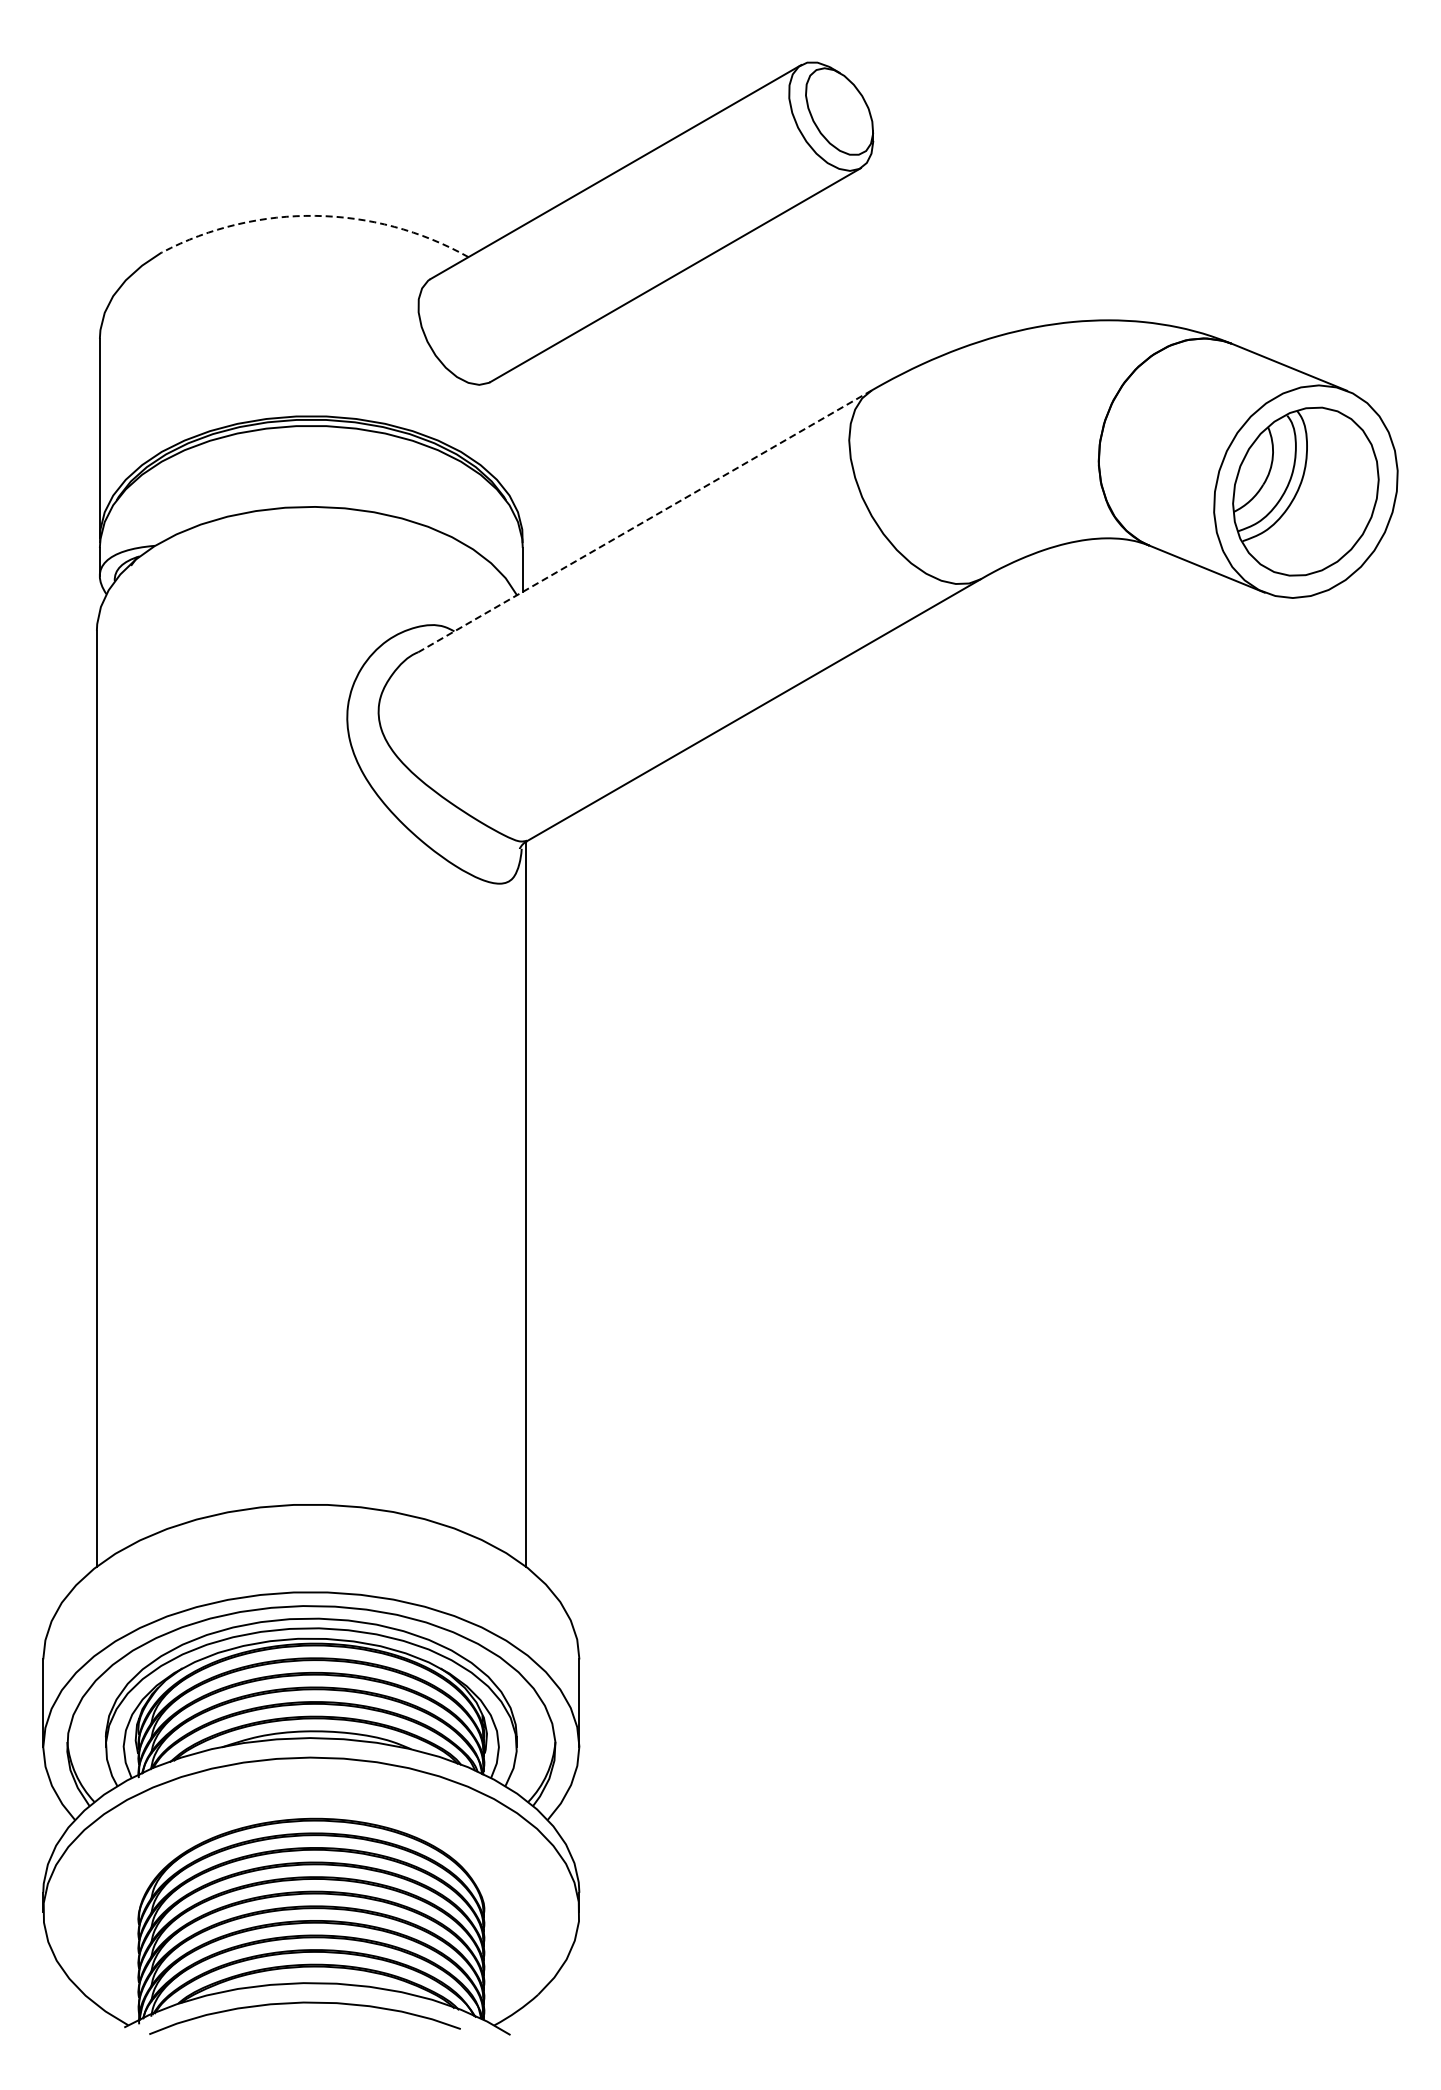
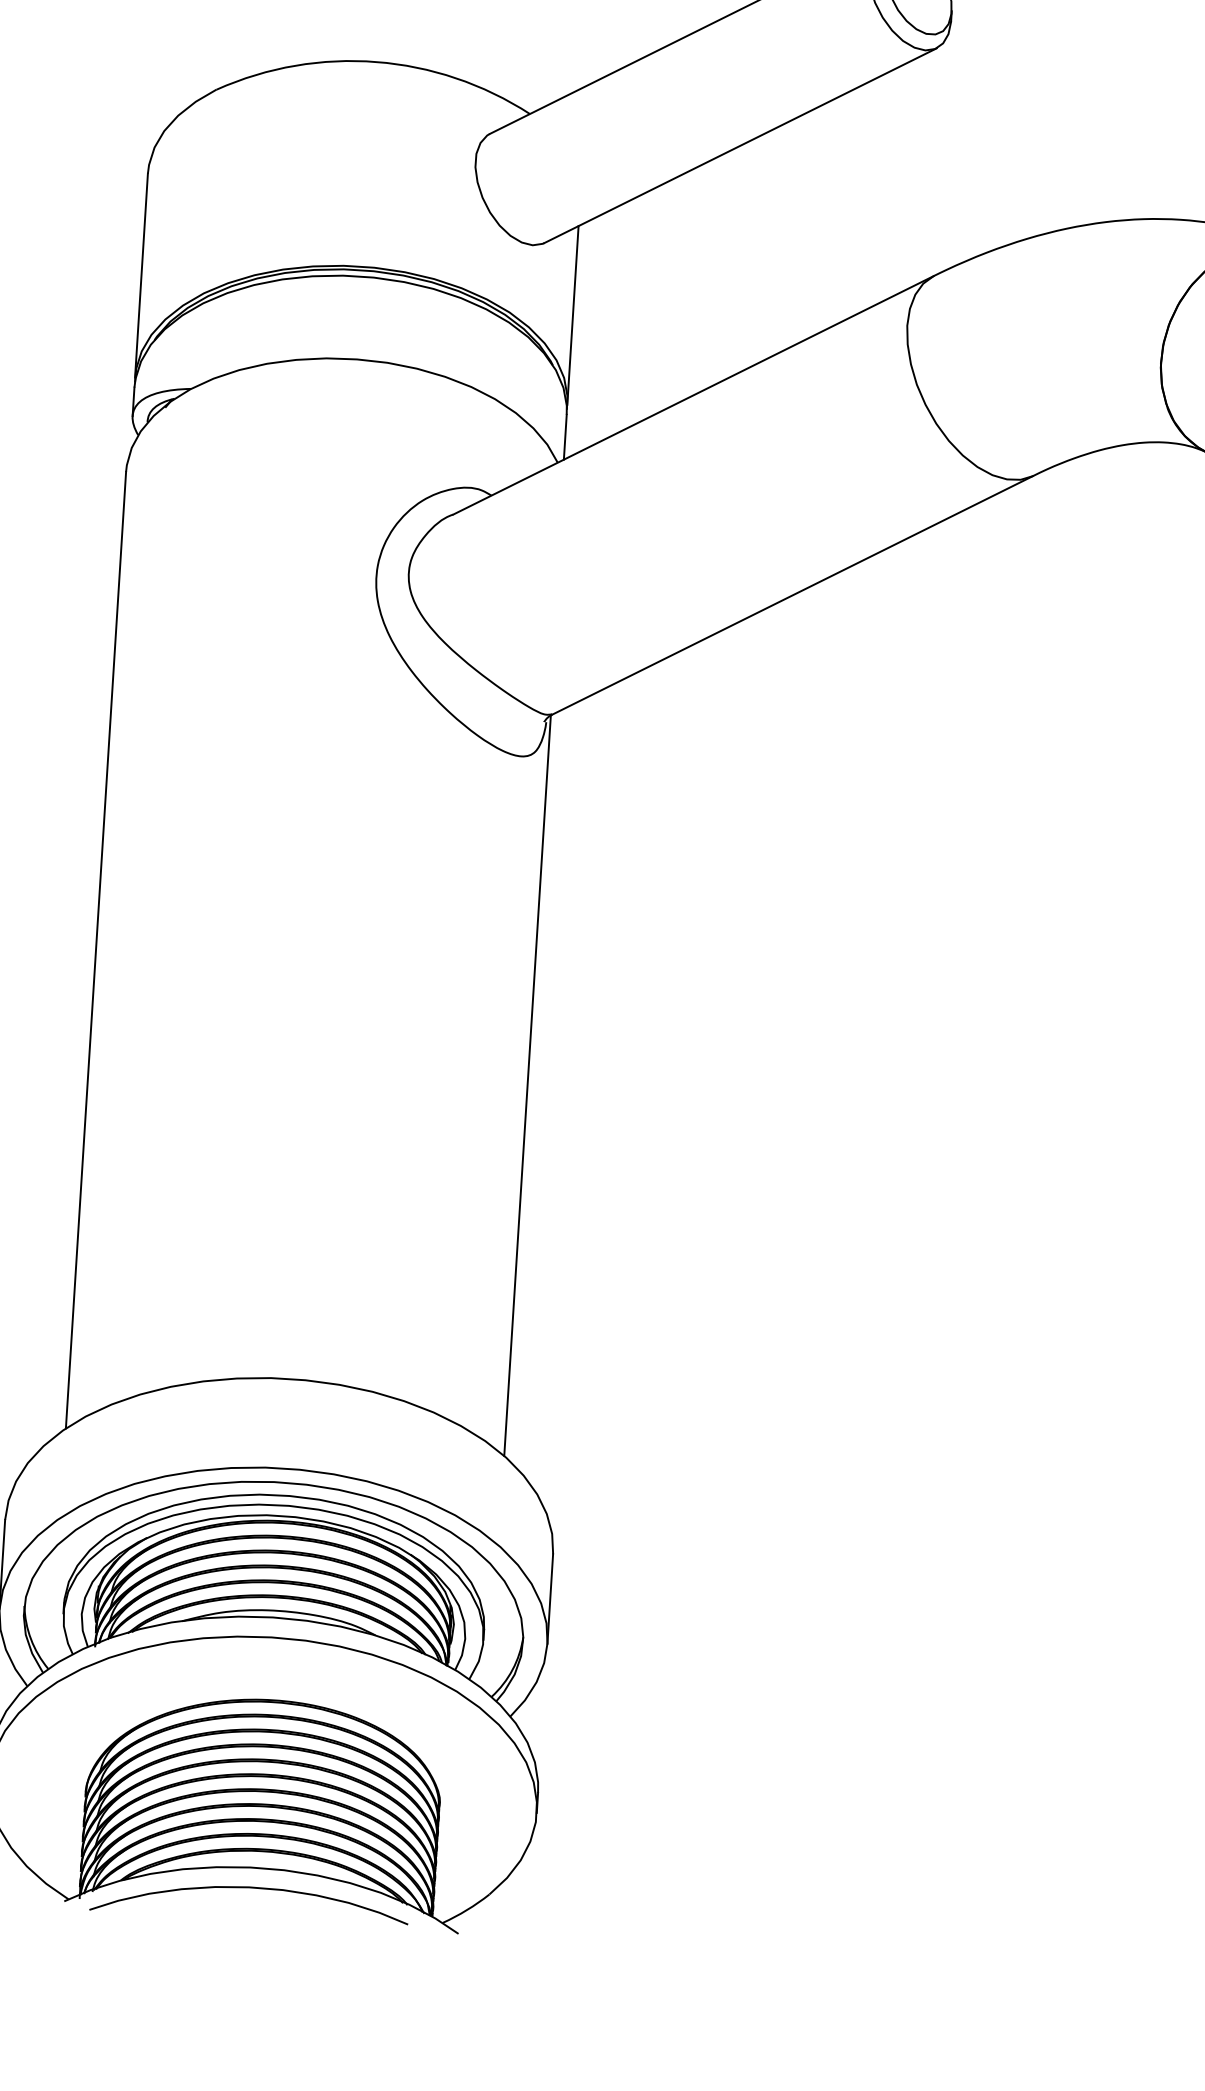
arc: (315, 215) -> (376, 61), dashed -> solid
line: (522, 450) -> (572, 315), added
line: (645, 521) -> (693, 395), dashed -> solid

